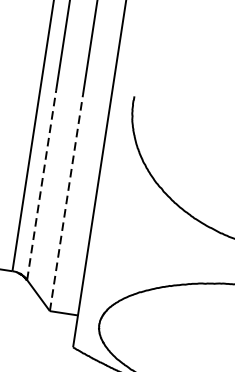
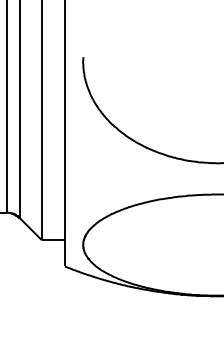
line: (41, 185) -> (19, 140), dashed -> solid
line: (66, 203) -> (41, 151), dashed -> solid

